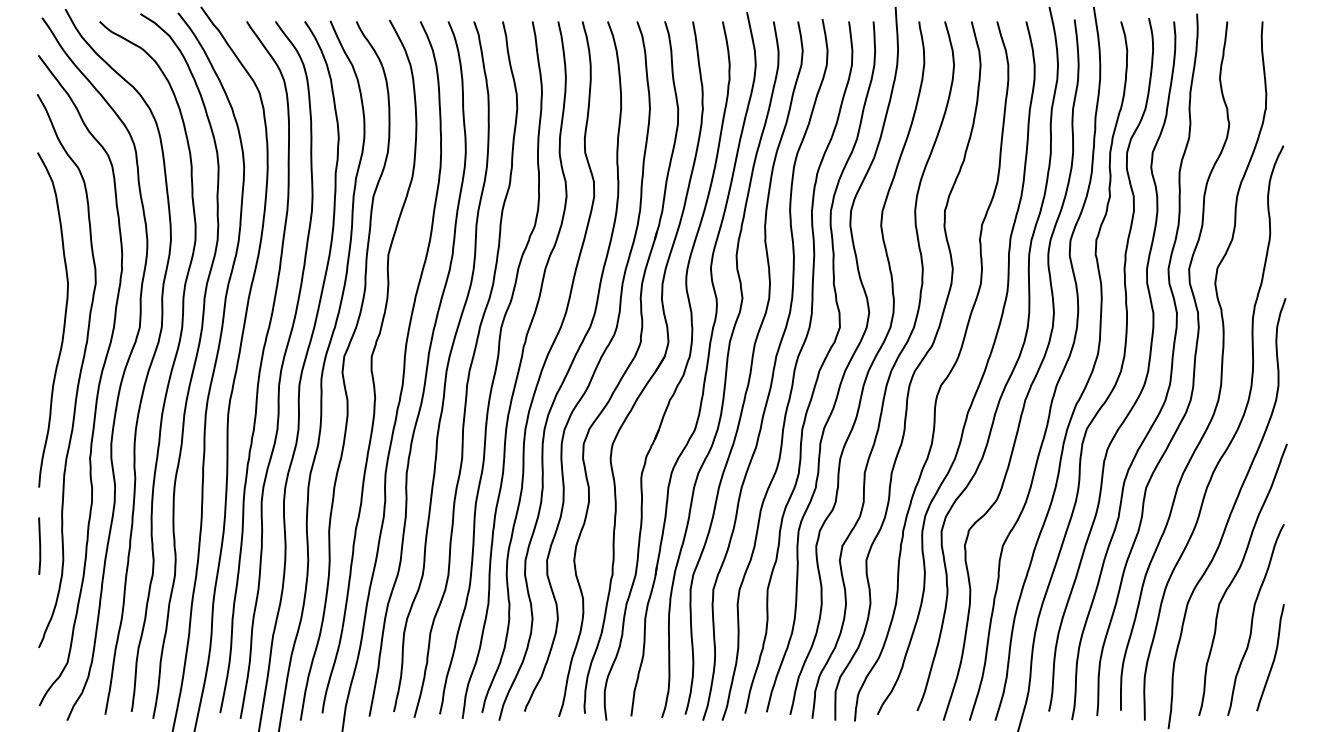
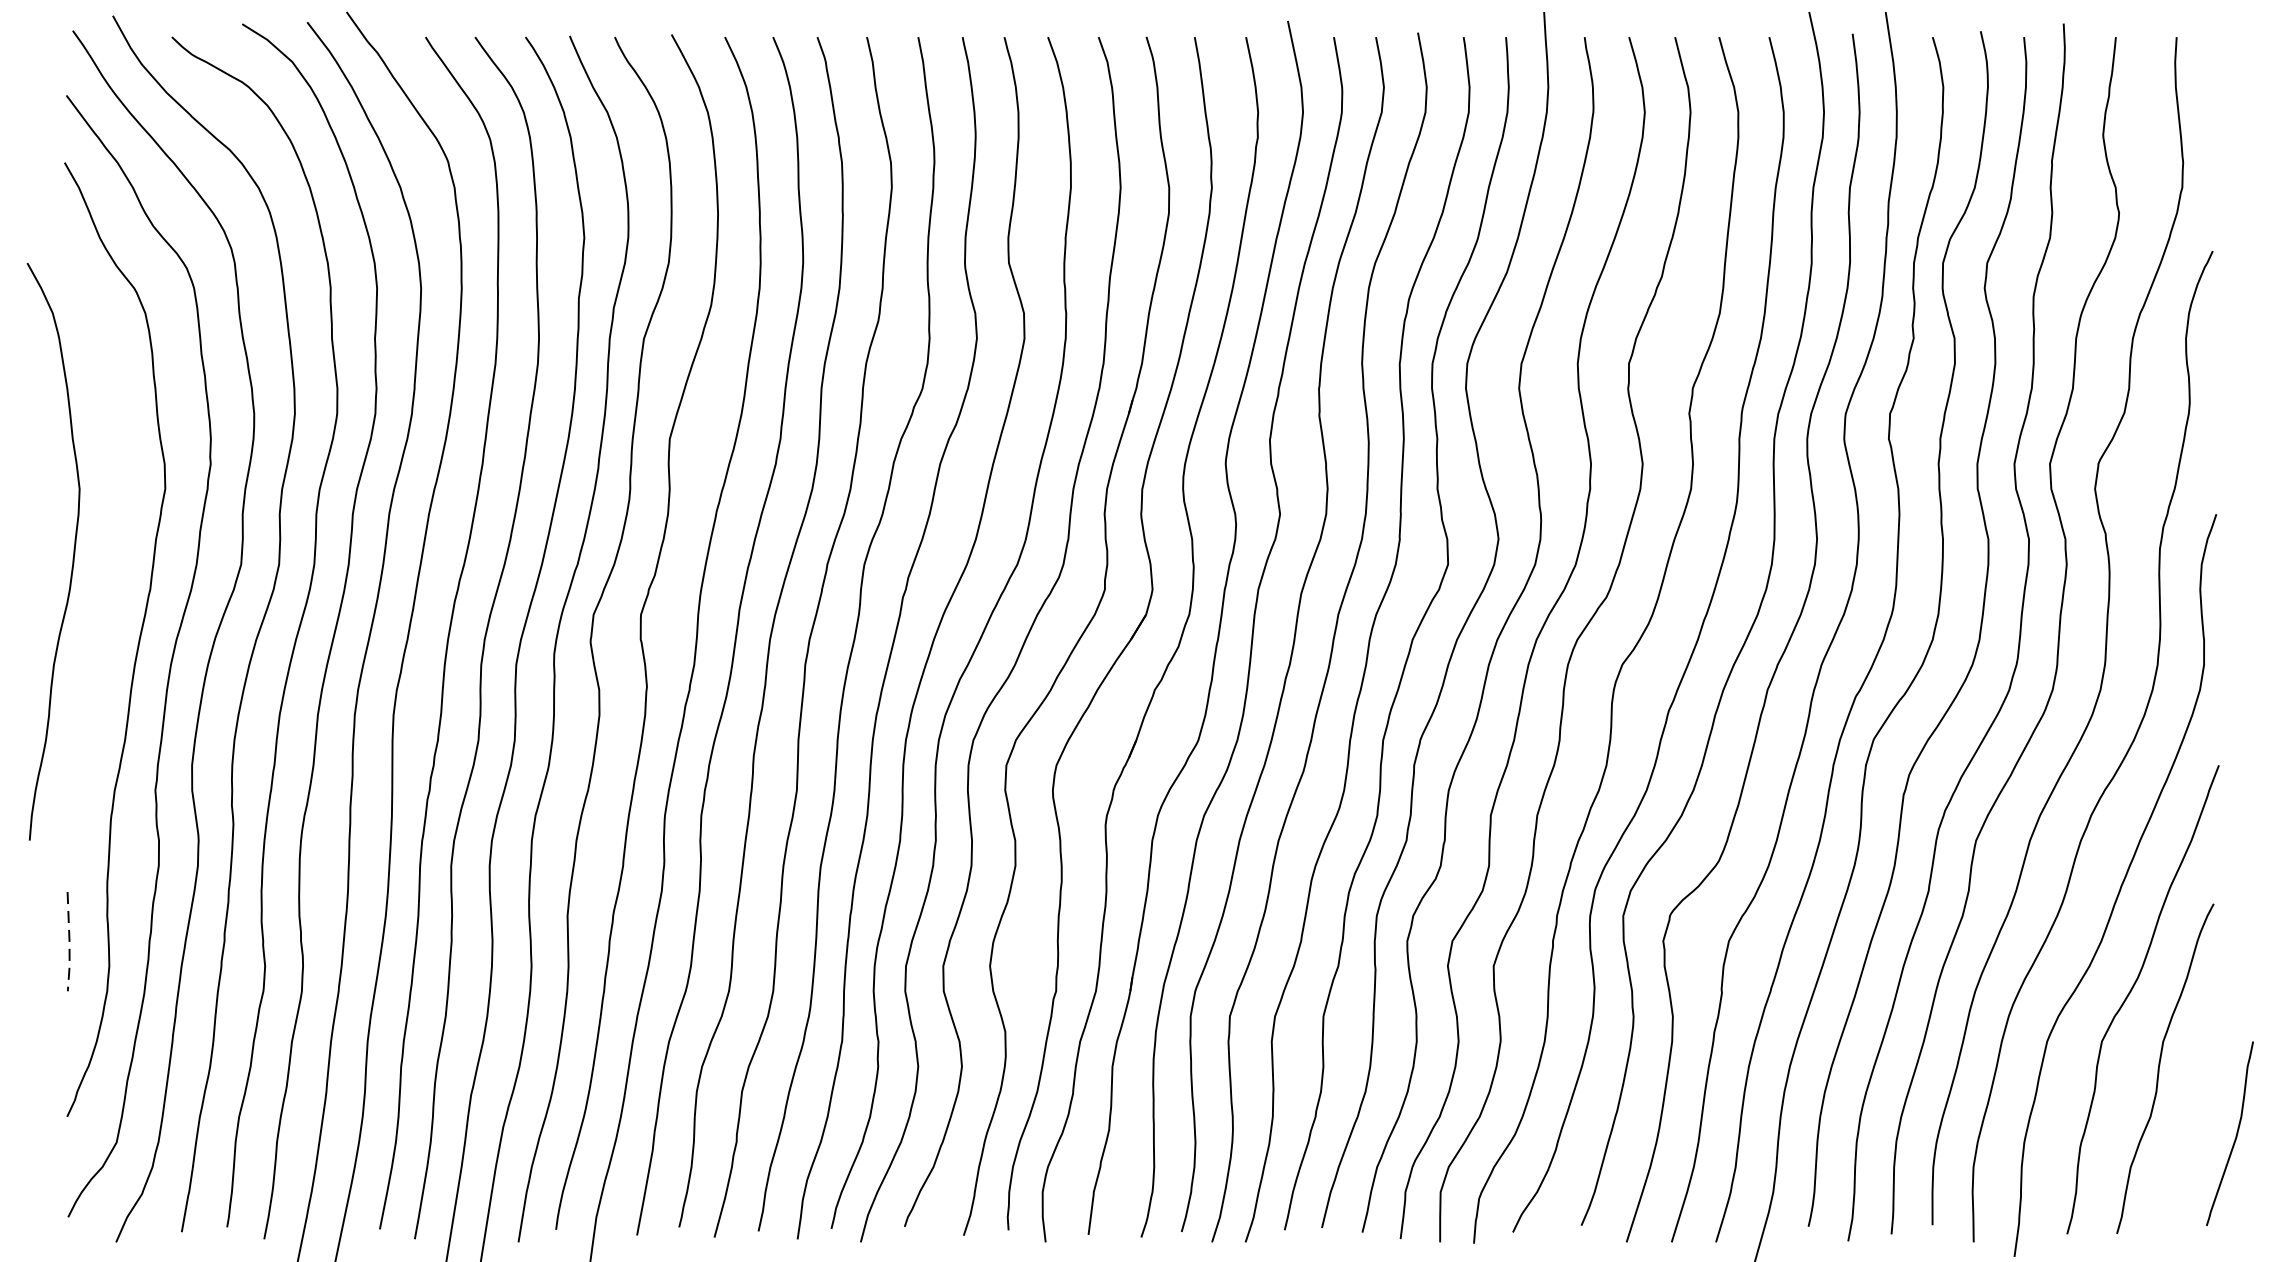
curve: (63, 322) -> (71, 556), moved
line: (40, 546) -> (70, 942), solid -> dashed
curve: (1273, 657) -> (2235, 1133), moved

